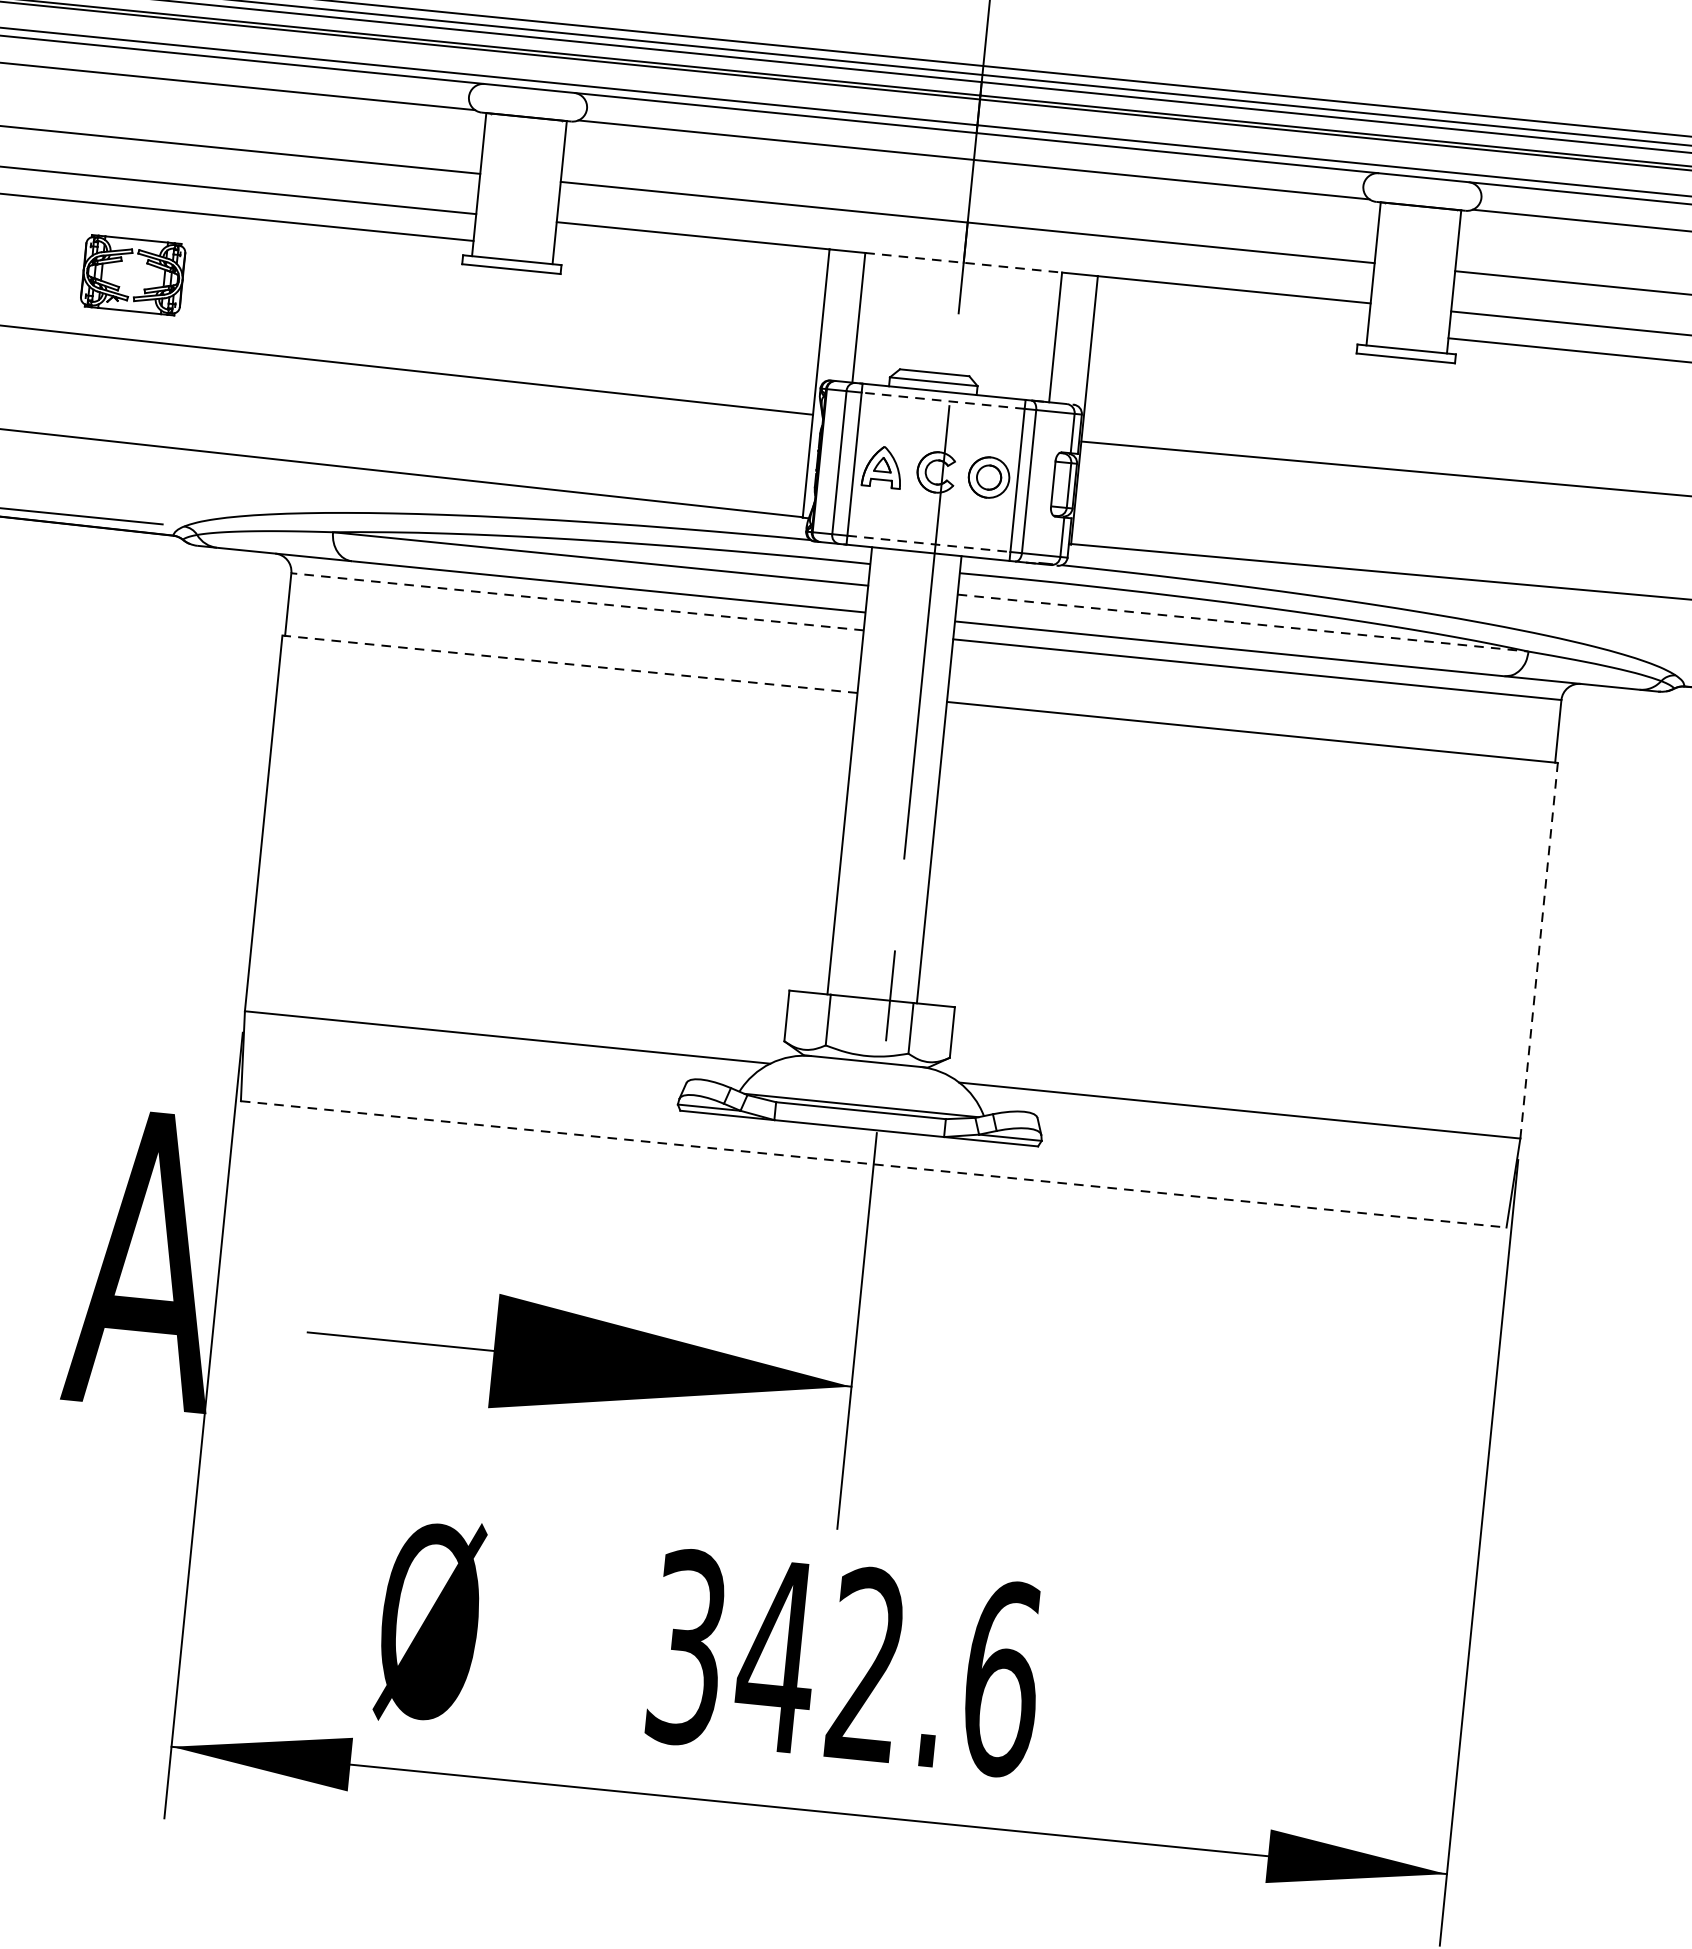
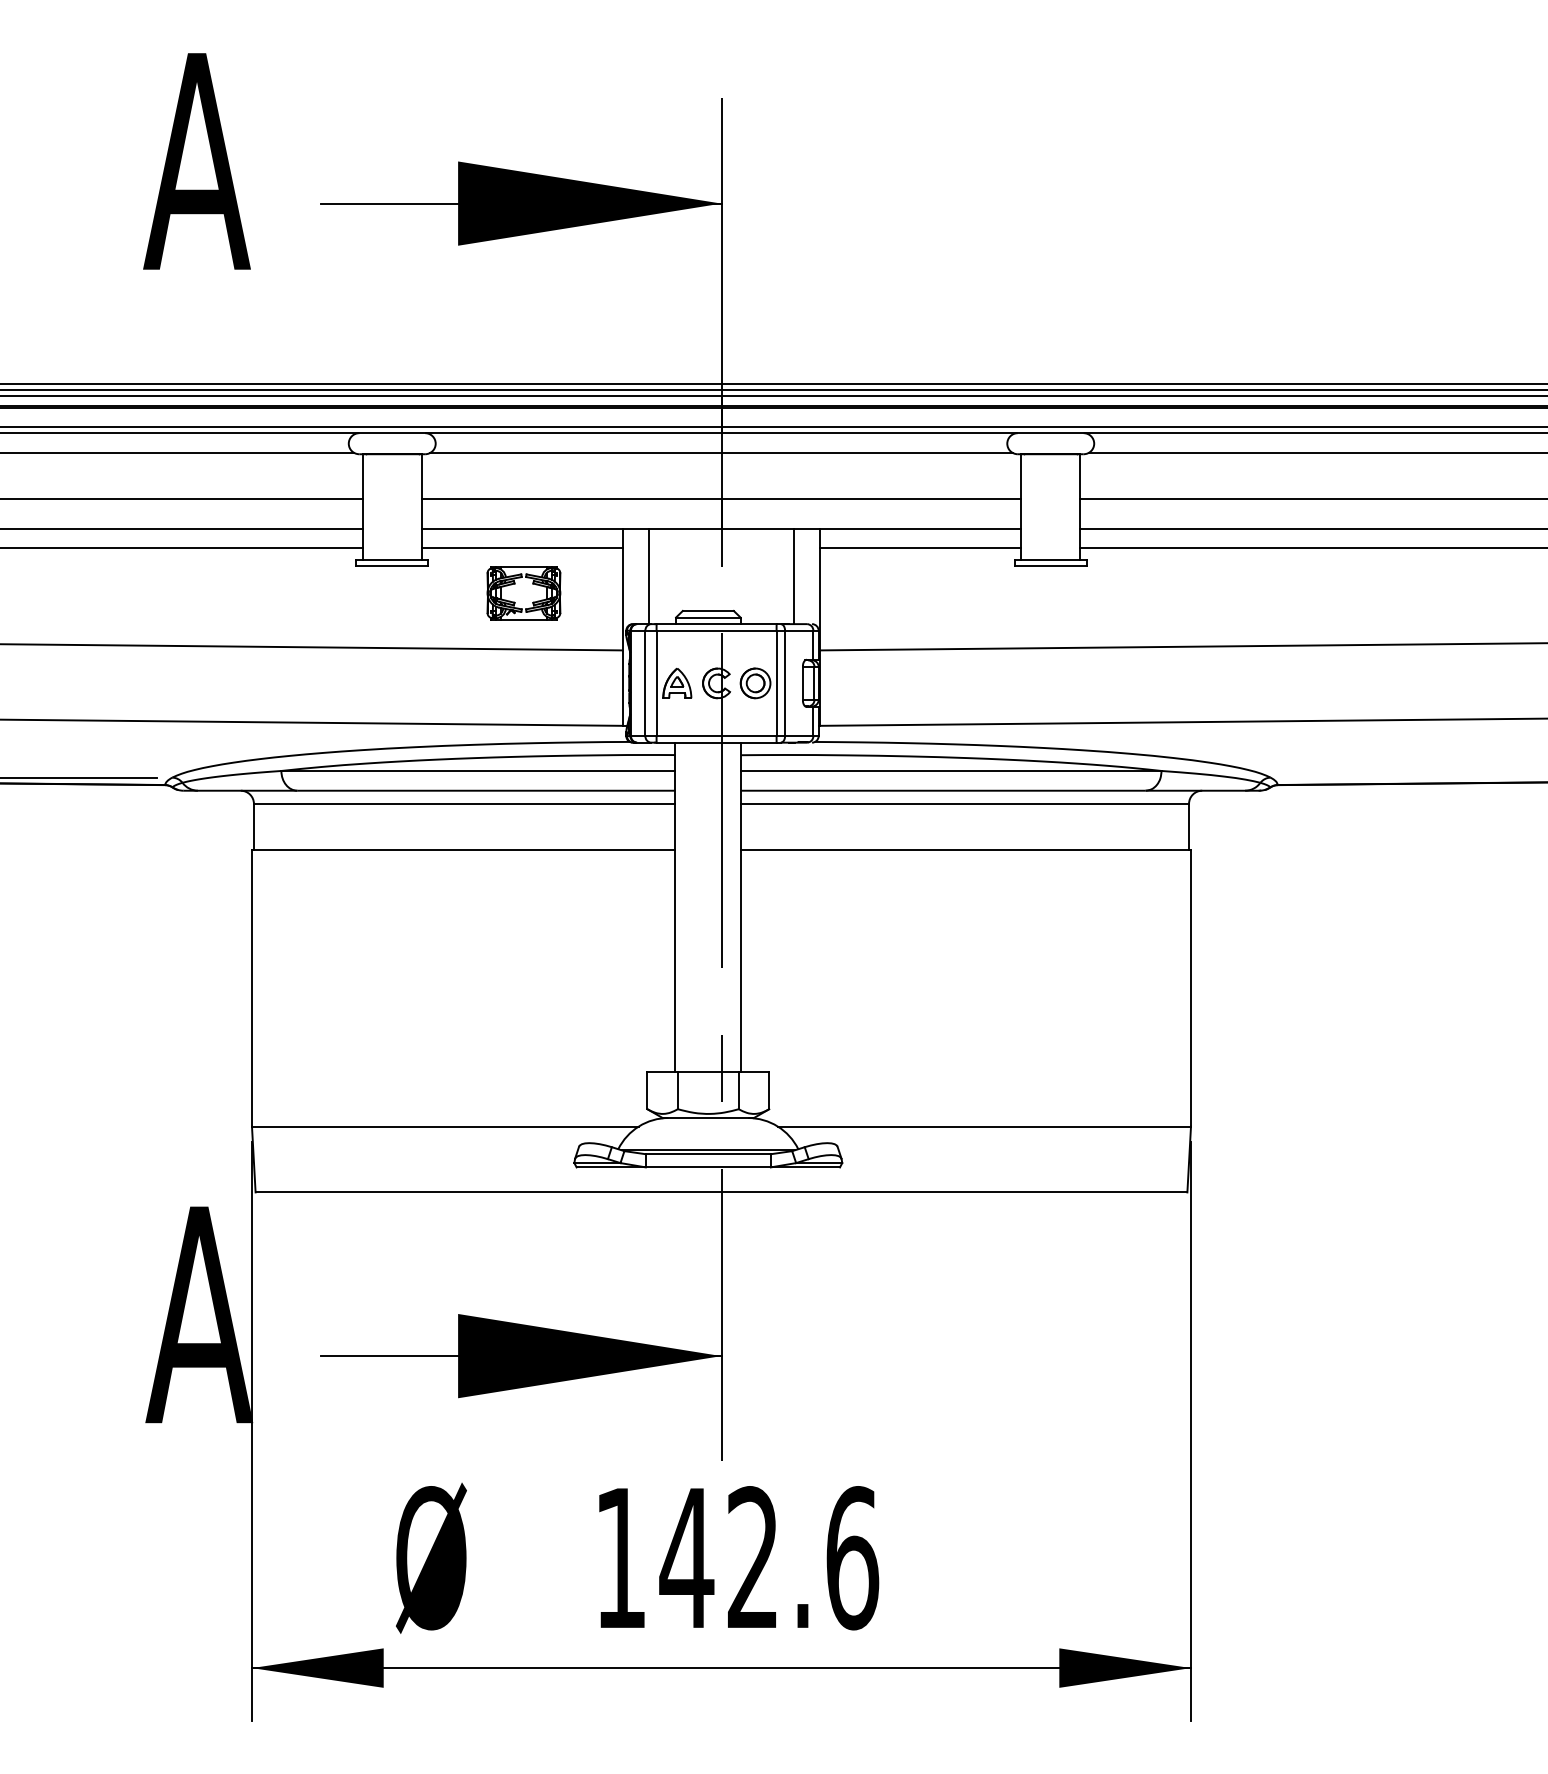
line: (689, 262) -> (521, 548), added
line: (965, 262) -> (722, 528), dashed -> solid
part: (132, 275) -> (523, 593), moved
line: (1231, 316) -> (920, 548), added
line: (943, 400) -> (716, 630), dashed -> solid
line: (930, 544) -> (717, 736), dashed -> solid
line: (577, 601) -> (464, 803), dashed -> solid
line: (1243, 622) -> (951, 770), dashed -> solid
line: (569, 664) -> (463, 850), dashed -> solid
line: (1539, 949) -> (1191, 987), dashed -> solid
line: (873, 1164) -> (721, 1192), dashed -> solid
text: (686, 1647) -> (620, 1558), 342.6 -> 142.6

